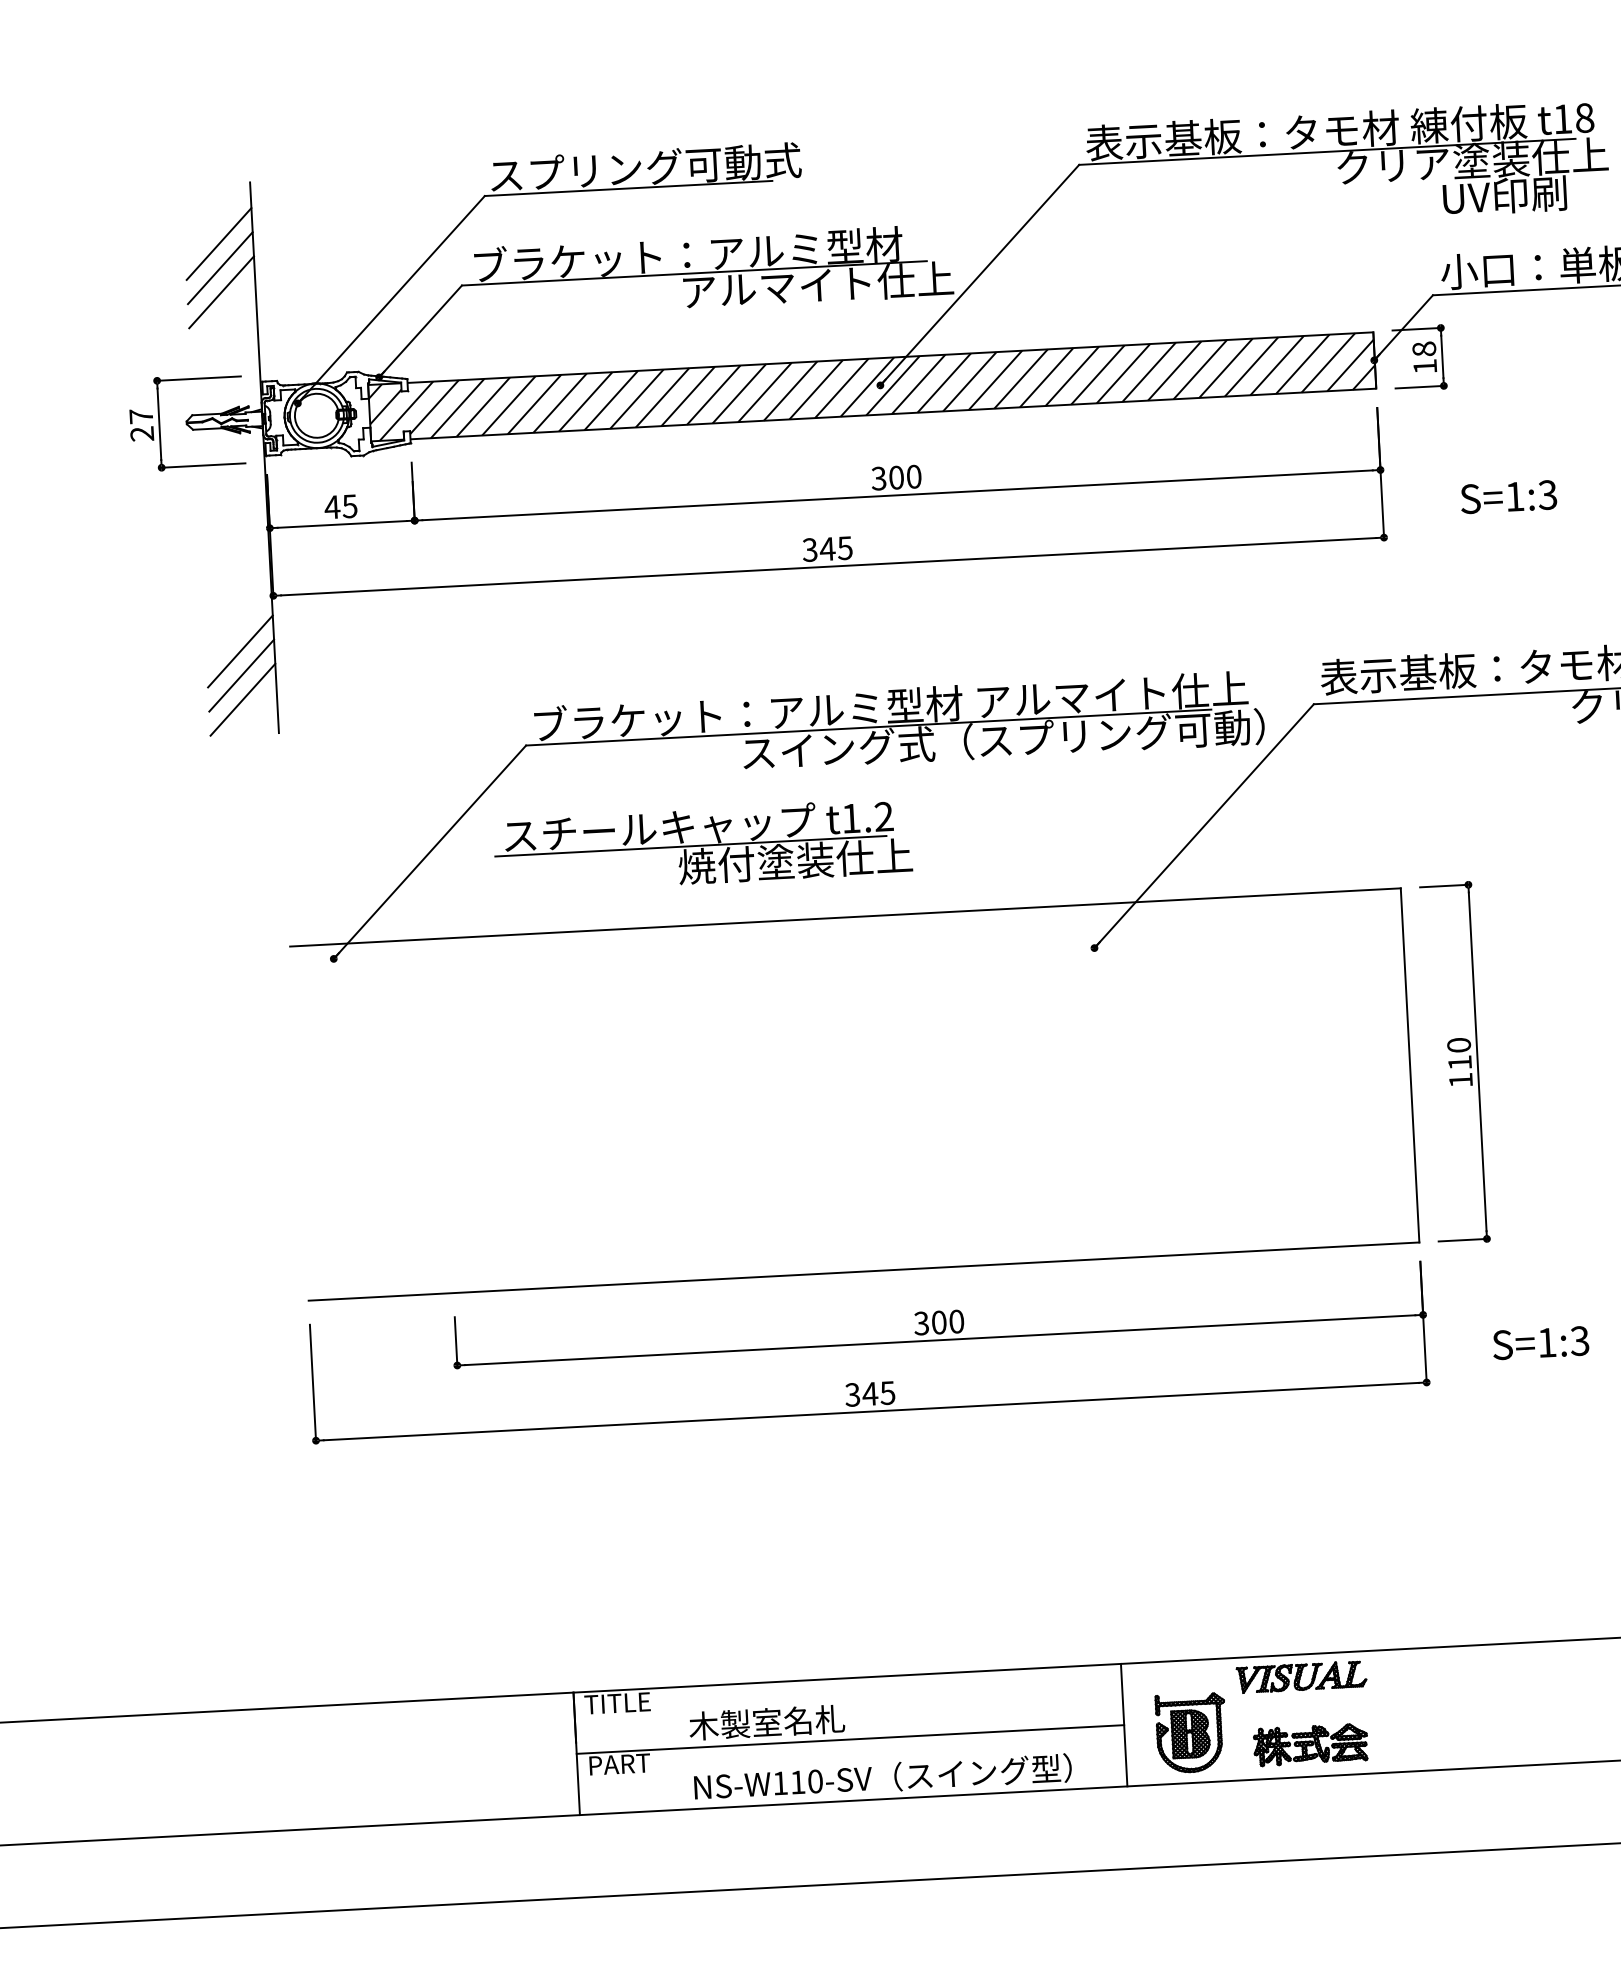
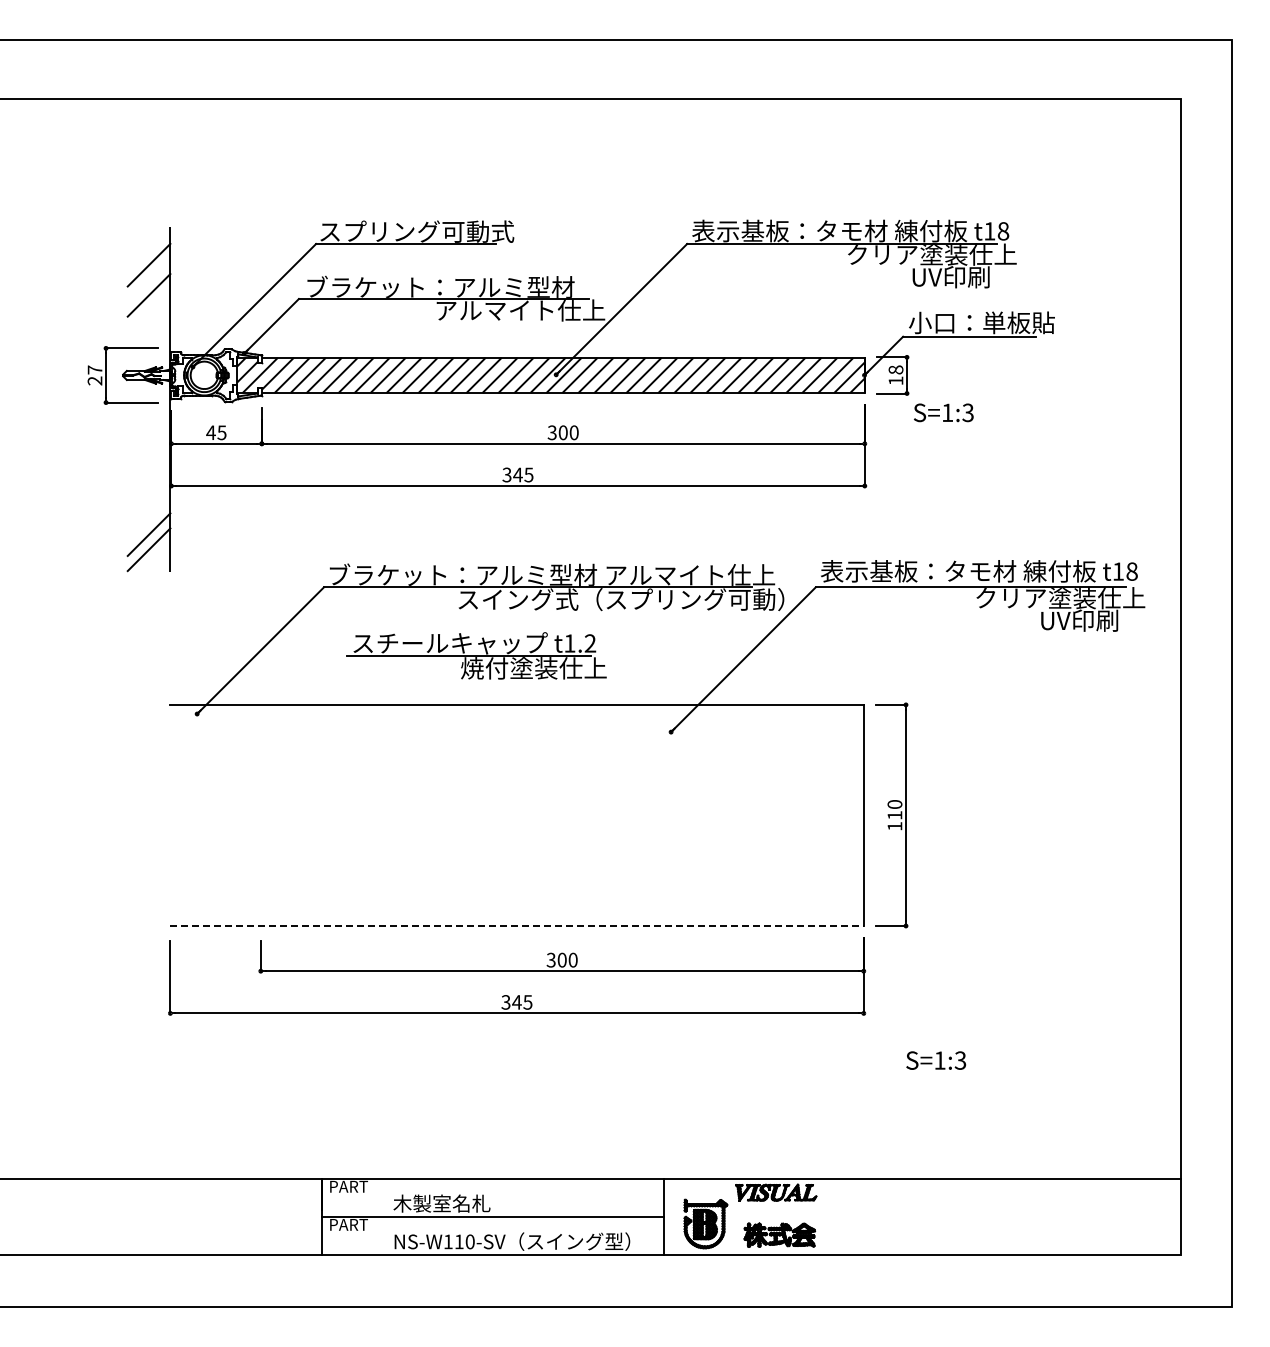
line: (219, 266) -> (148, 279), removed
text: (1508, 496) -> (943, 412), moved
line: (239, 651) -> (148, 519), removed
part: (702, 845) -> (476, 655), moved
line: (864, 1270) -> (517, 925), solid -> dashed
text: (1541, 1342) -> (936, 1060), moved
text: (617, 1702) -> (349, 1186), TITLE -> PART

